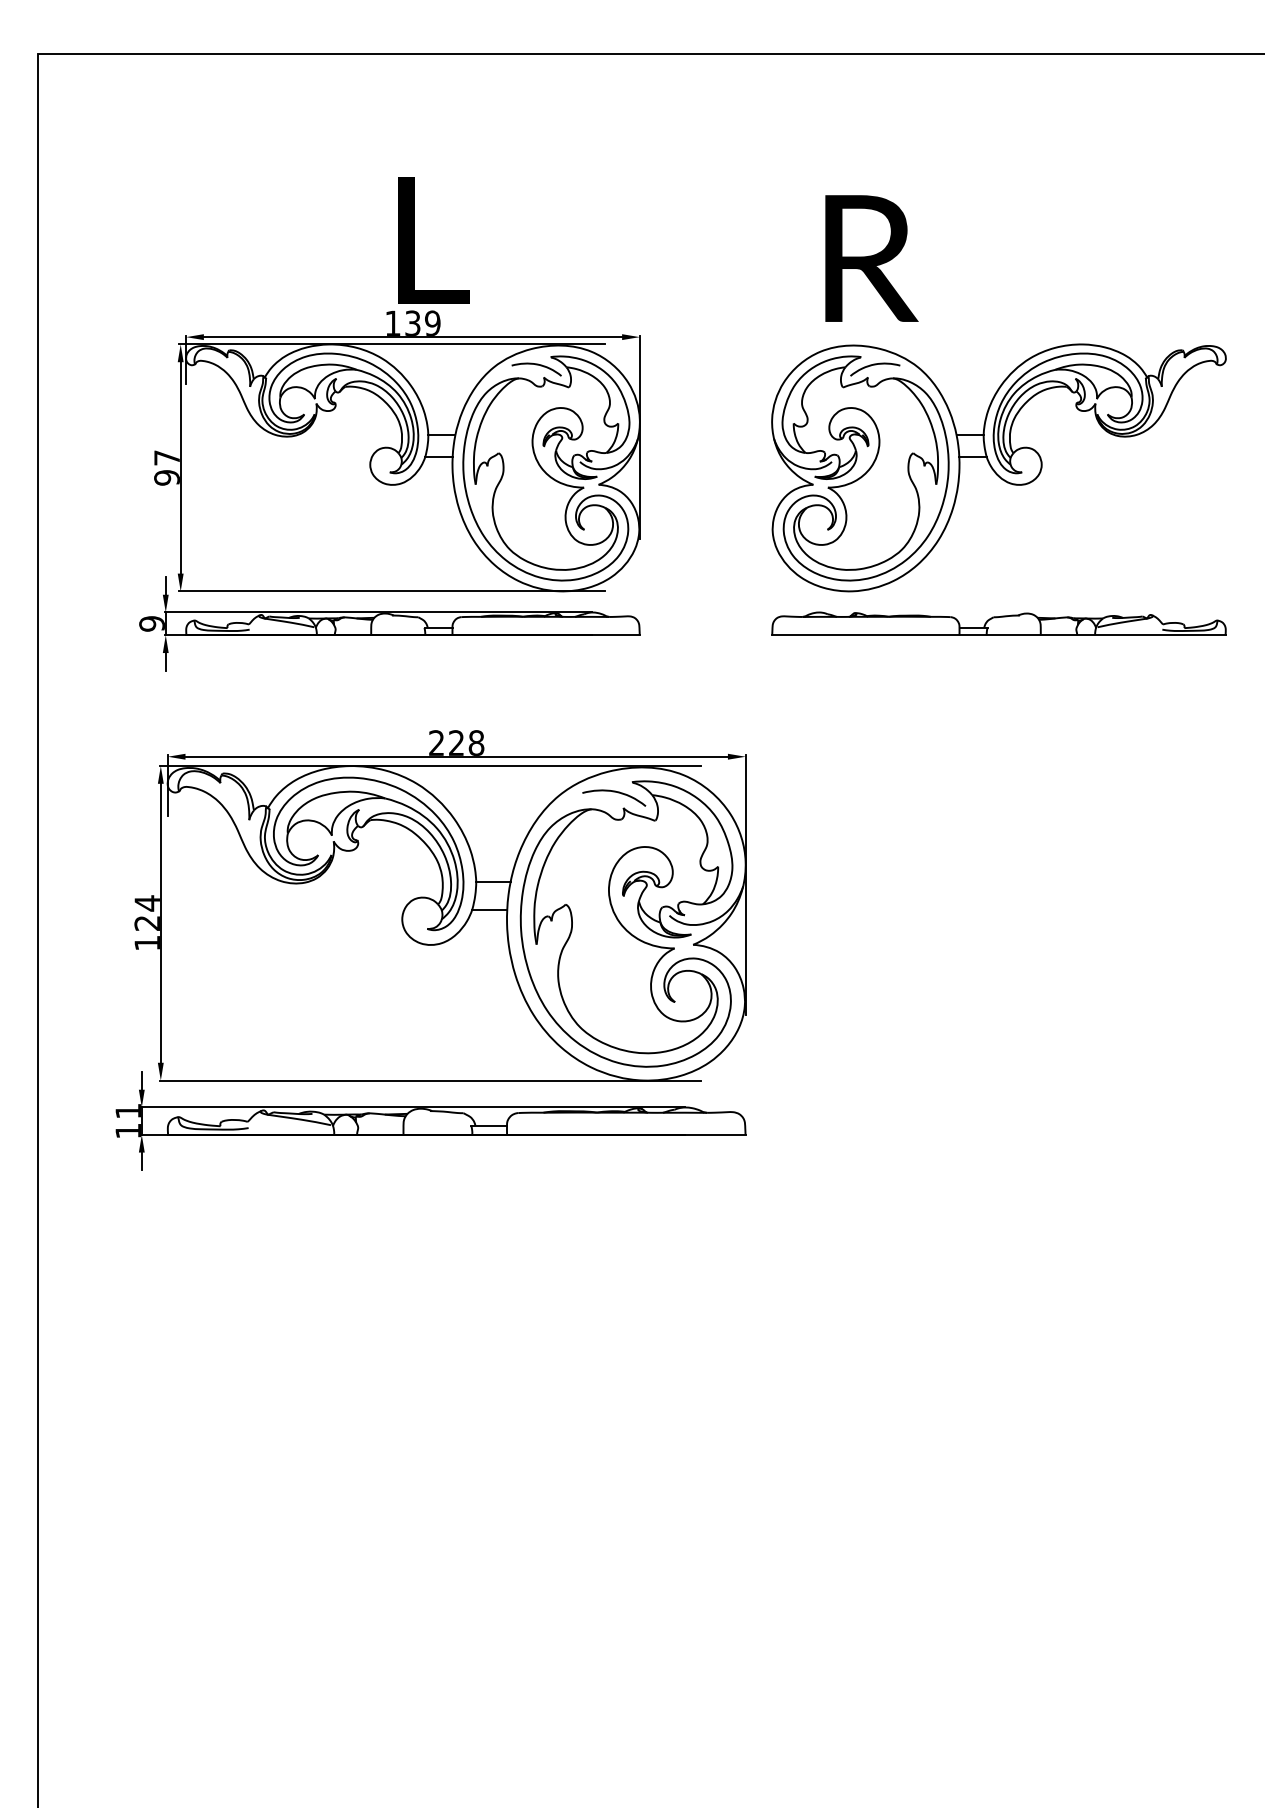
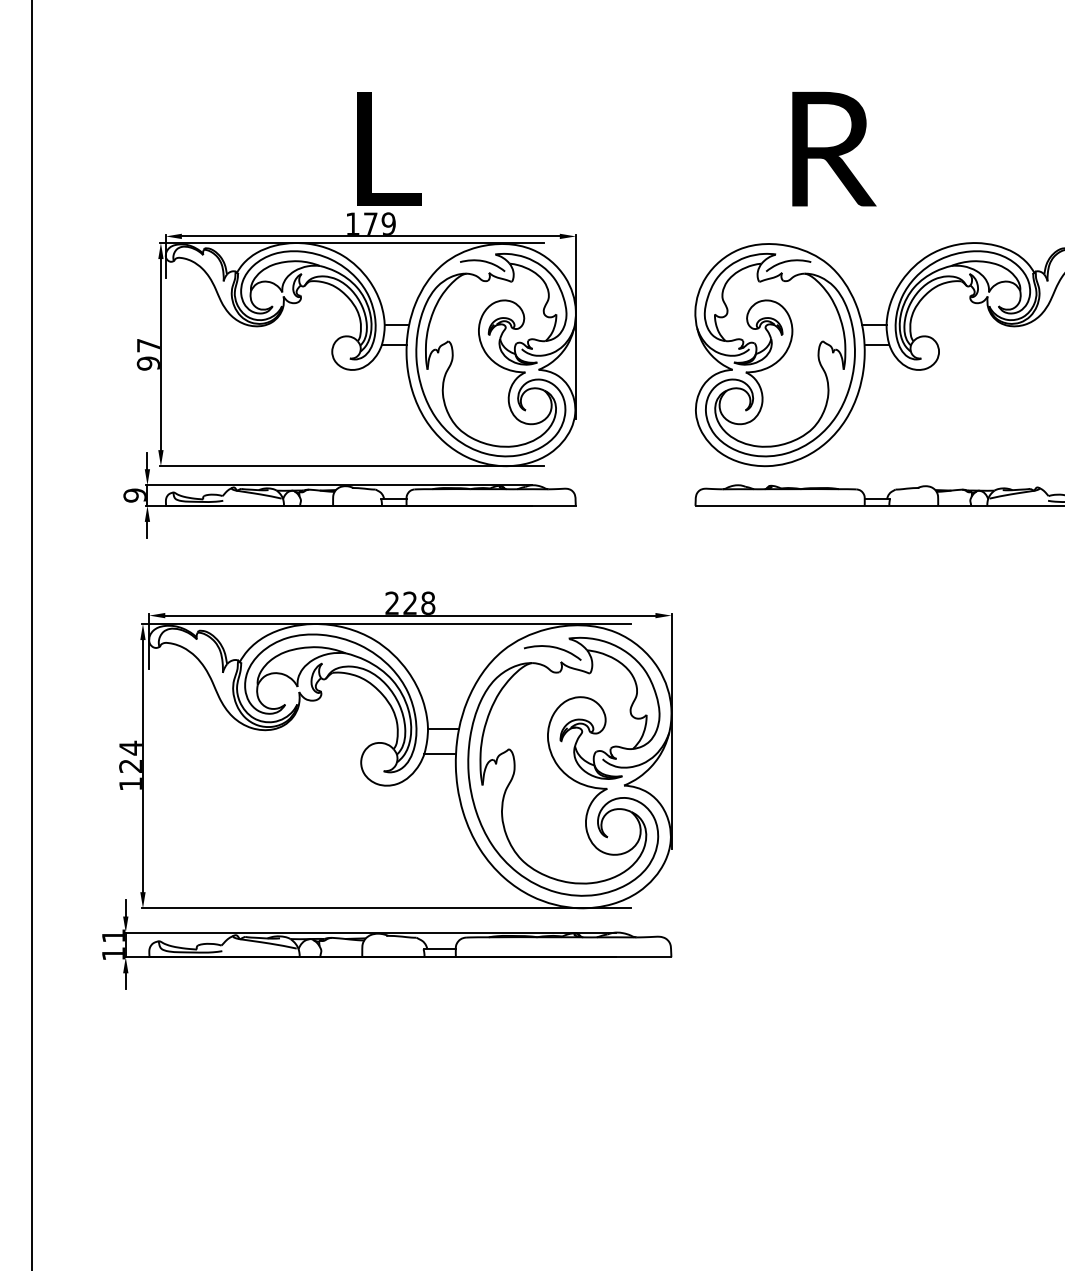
text: (871, 258) -> (834, 149), moved
text: (412, 322) -> (370, 223), 139 -> 179

